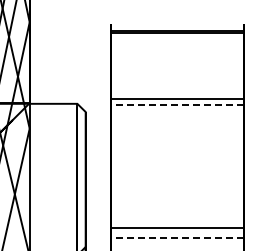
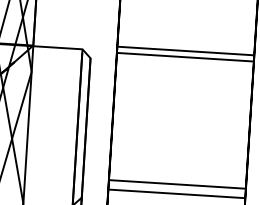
line: (176, 105) -> (184, 57), dashed -> solid
line: (176, 237) -> (176, 193), dashed -> solid

